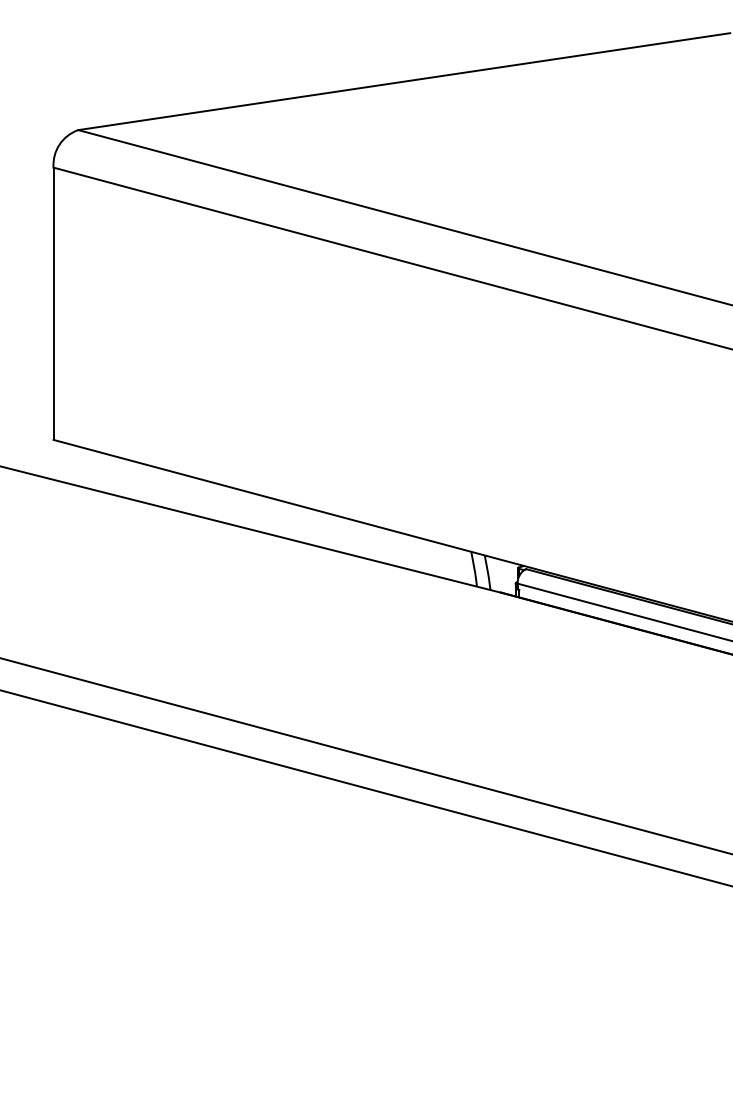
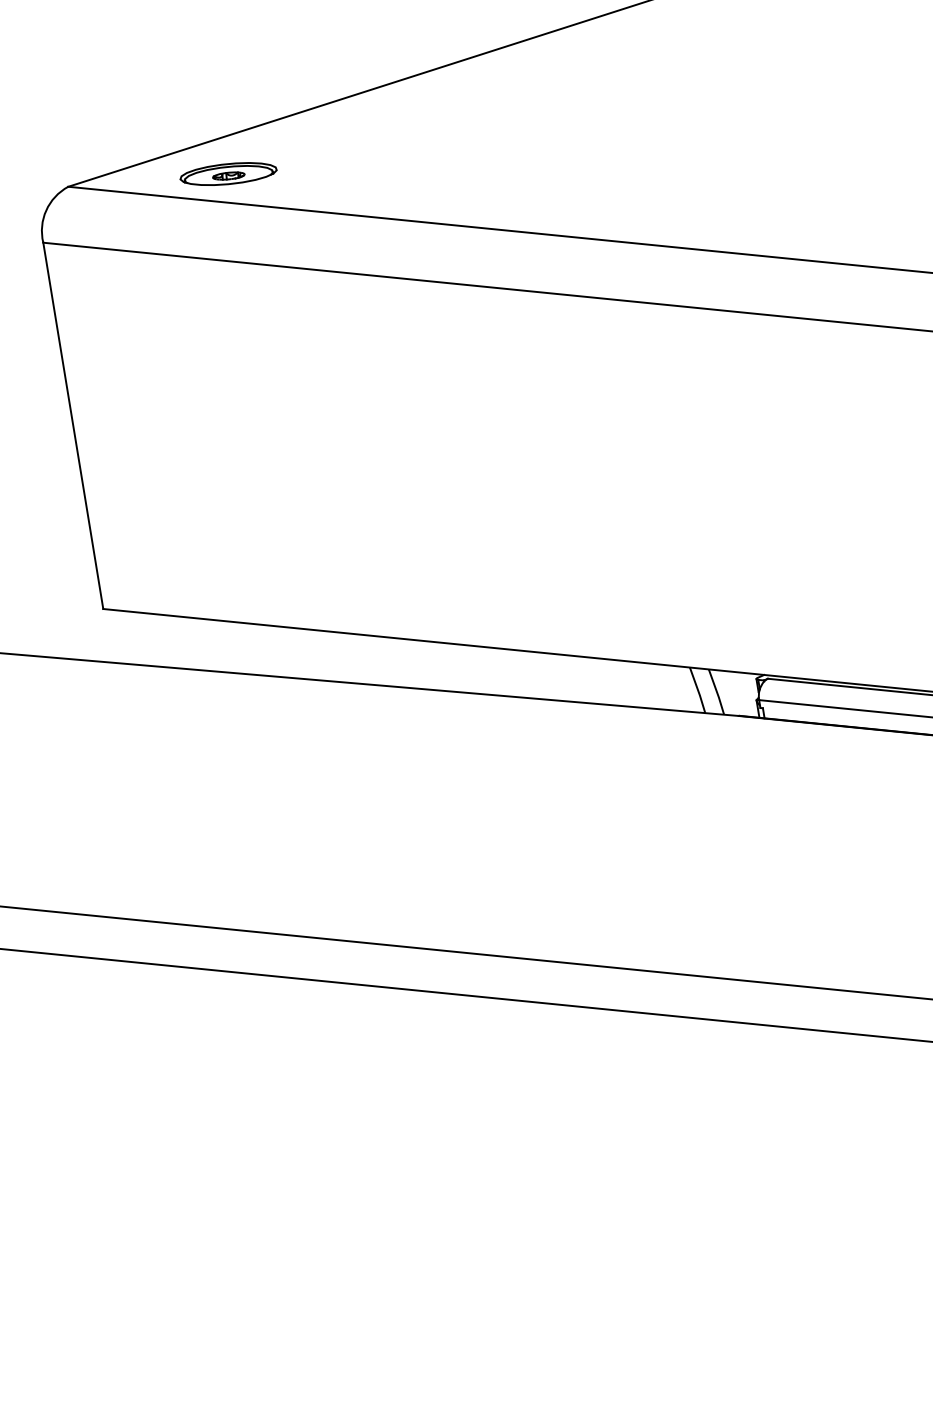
part: (195, 139) -> (228, 173), added

